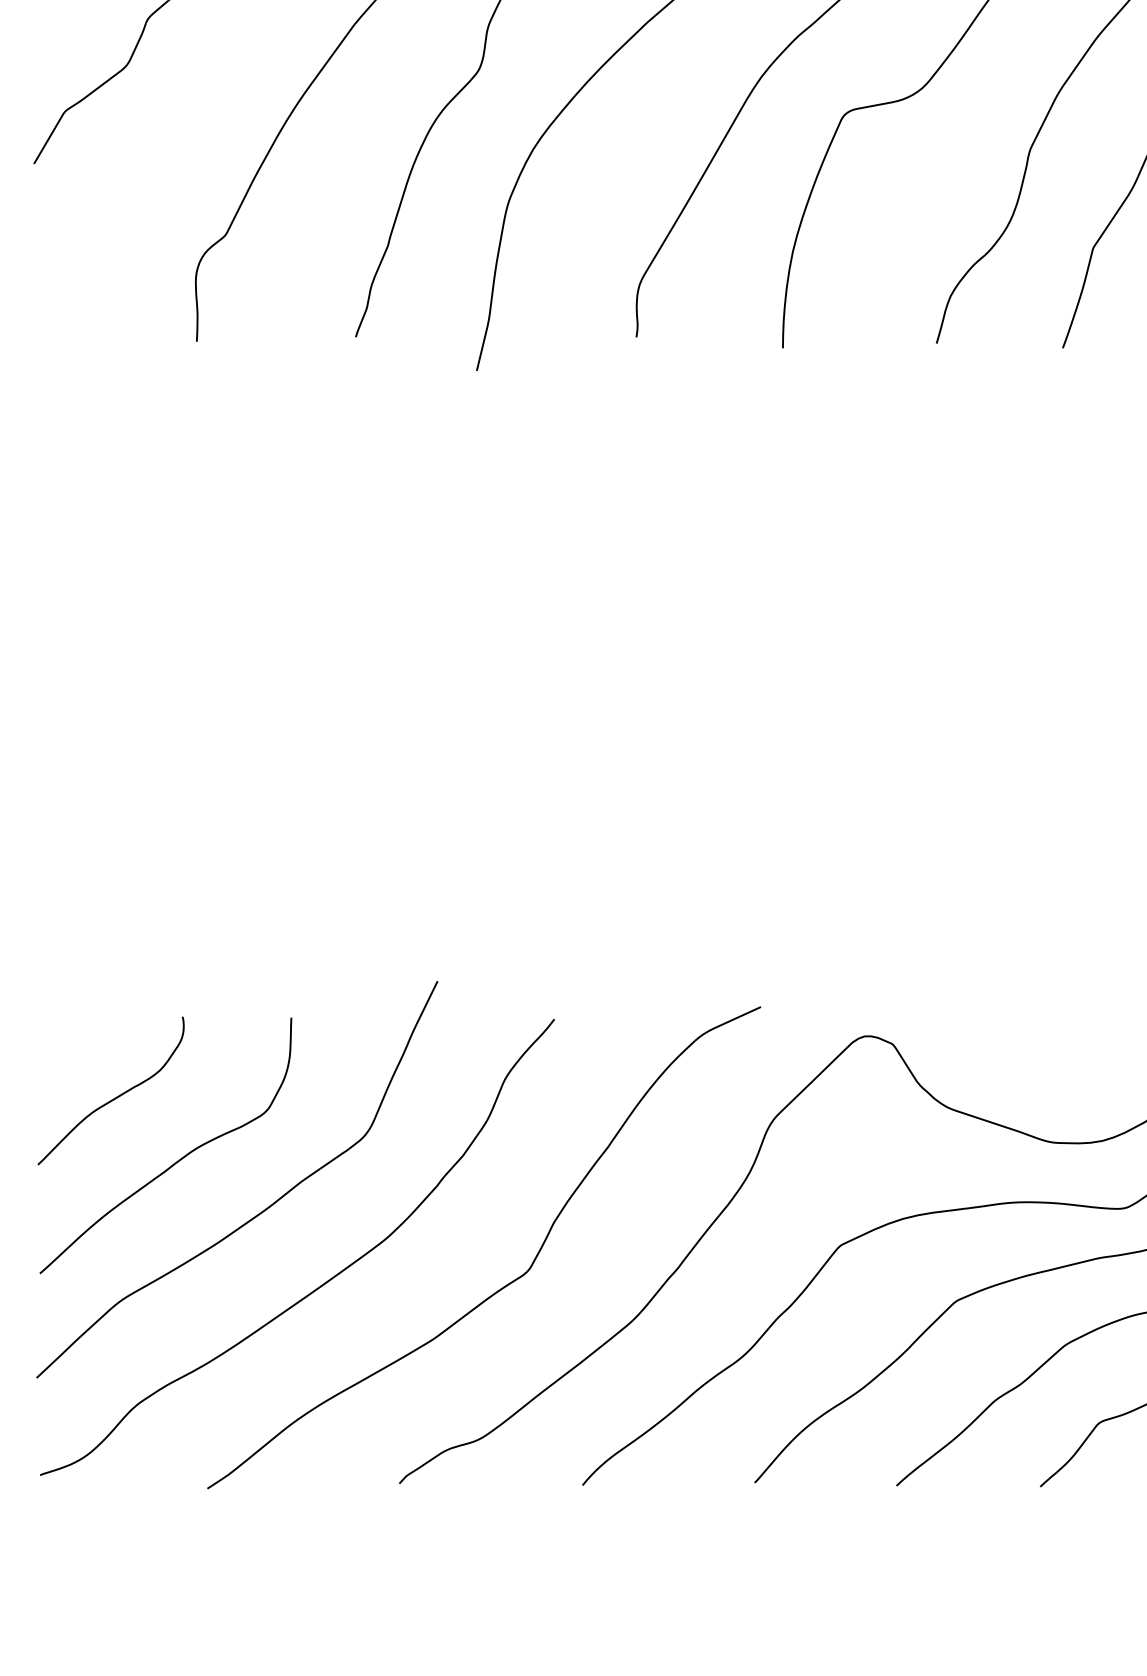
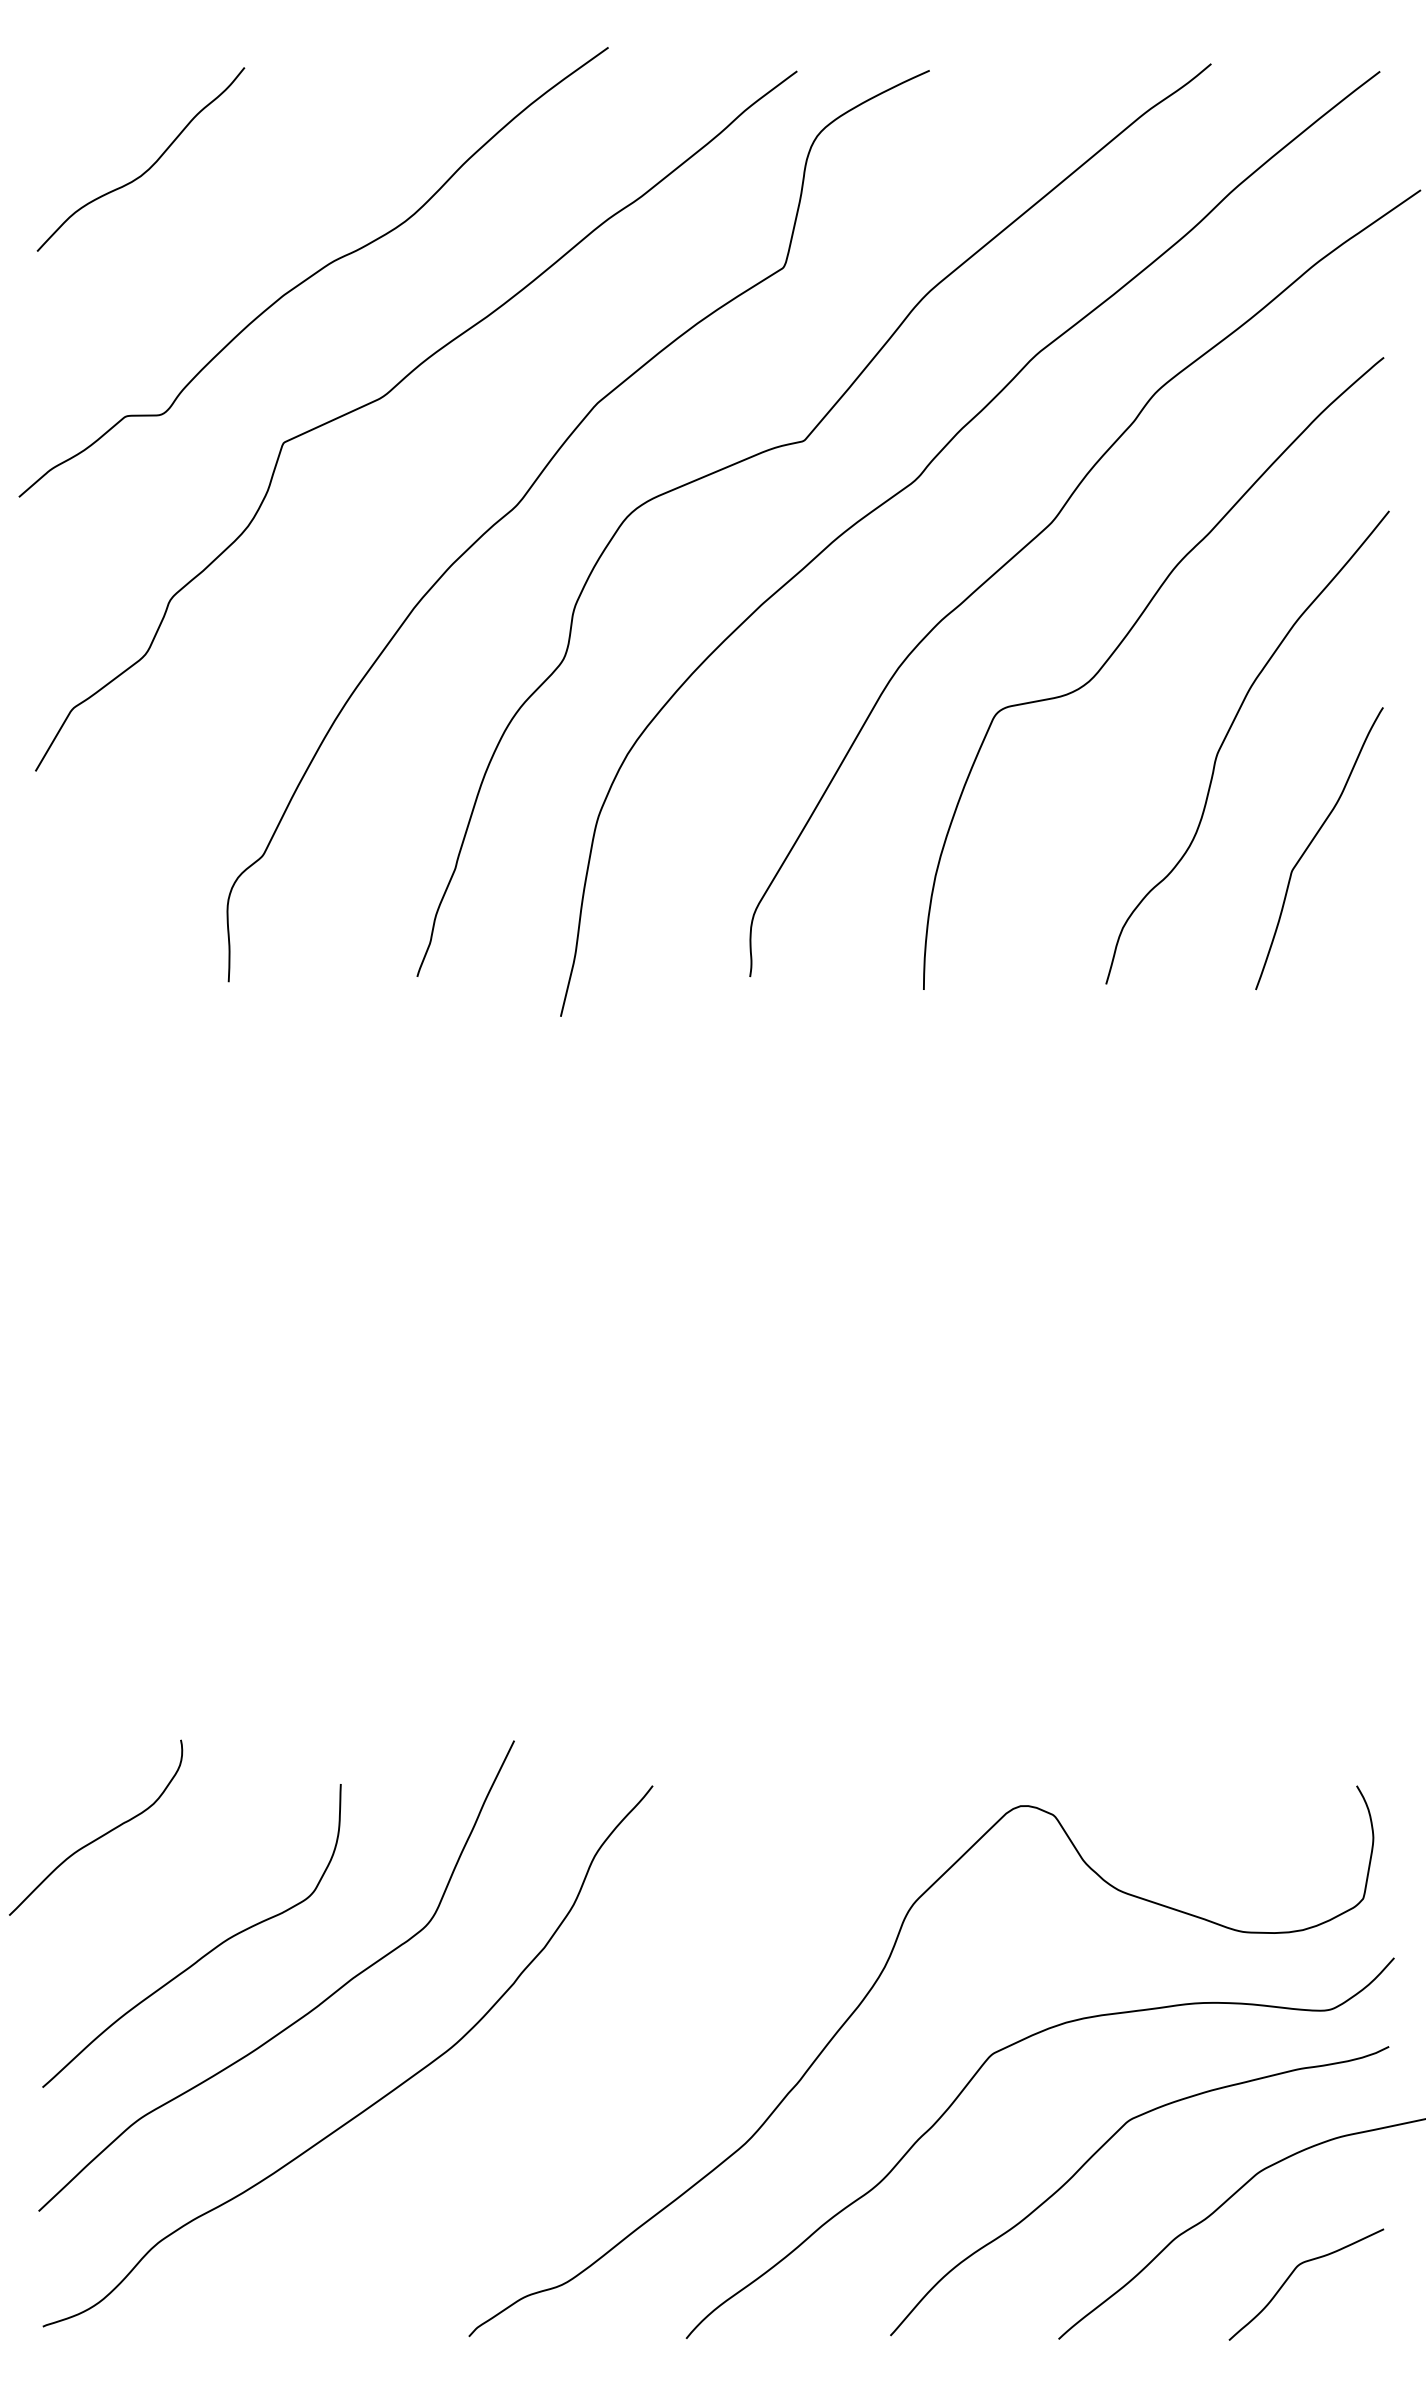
curve: (116, 1096) -> (102, 1834), moved
curve: (507, 1283) -> (597, 2099), removed

